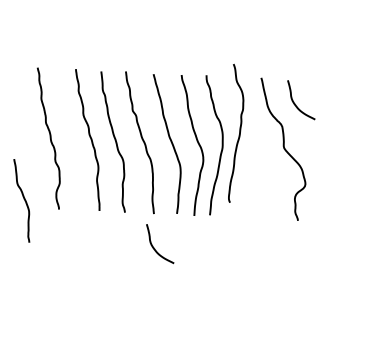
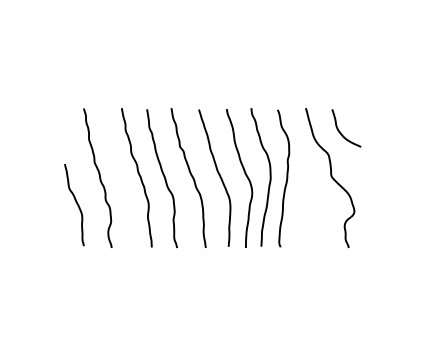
curve: (239, 133) -> (286, 178), moved
curve: (23, 200) -> (76, 204), moved
curve: (155, 247) -> (208, 281), removed

